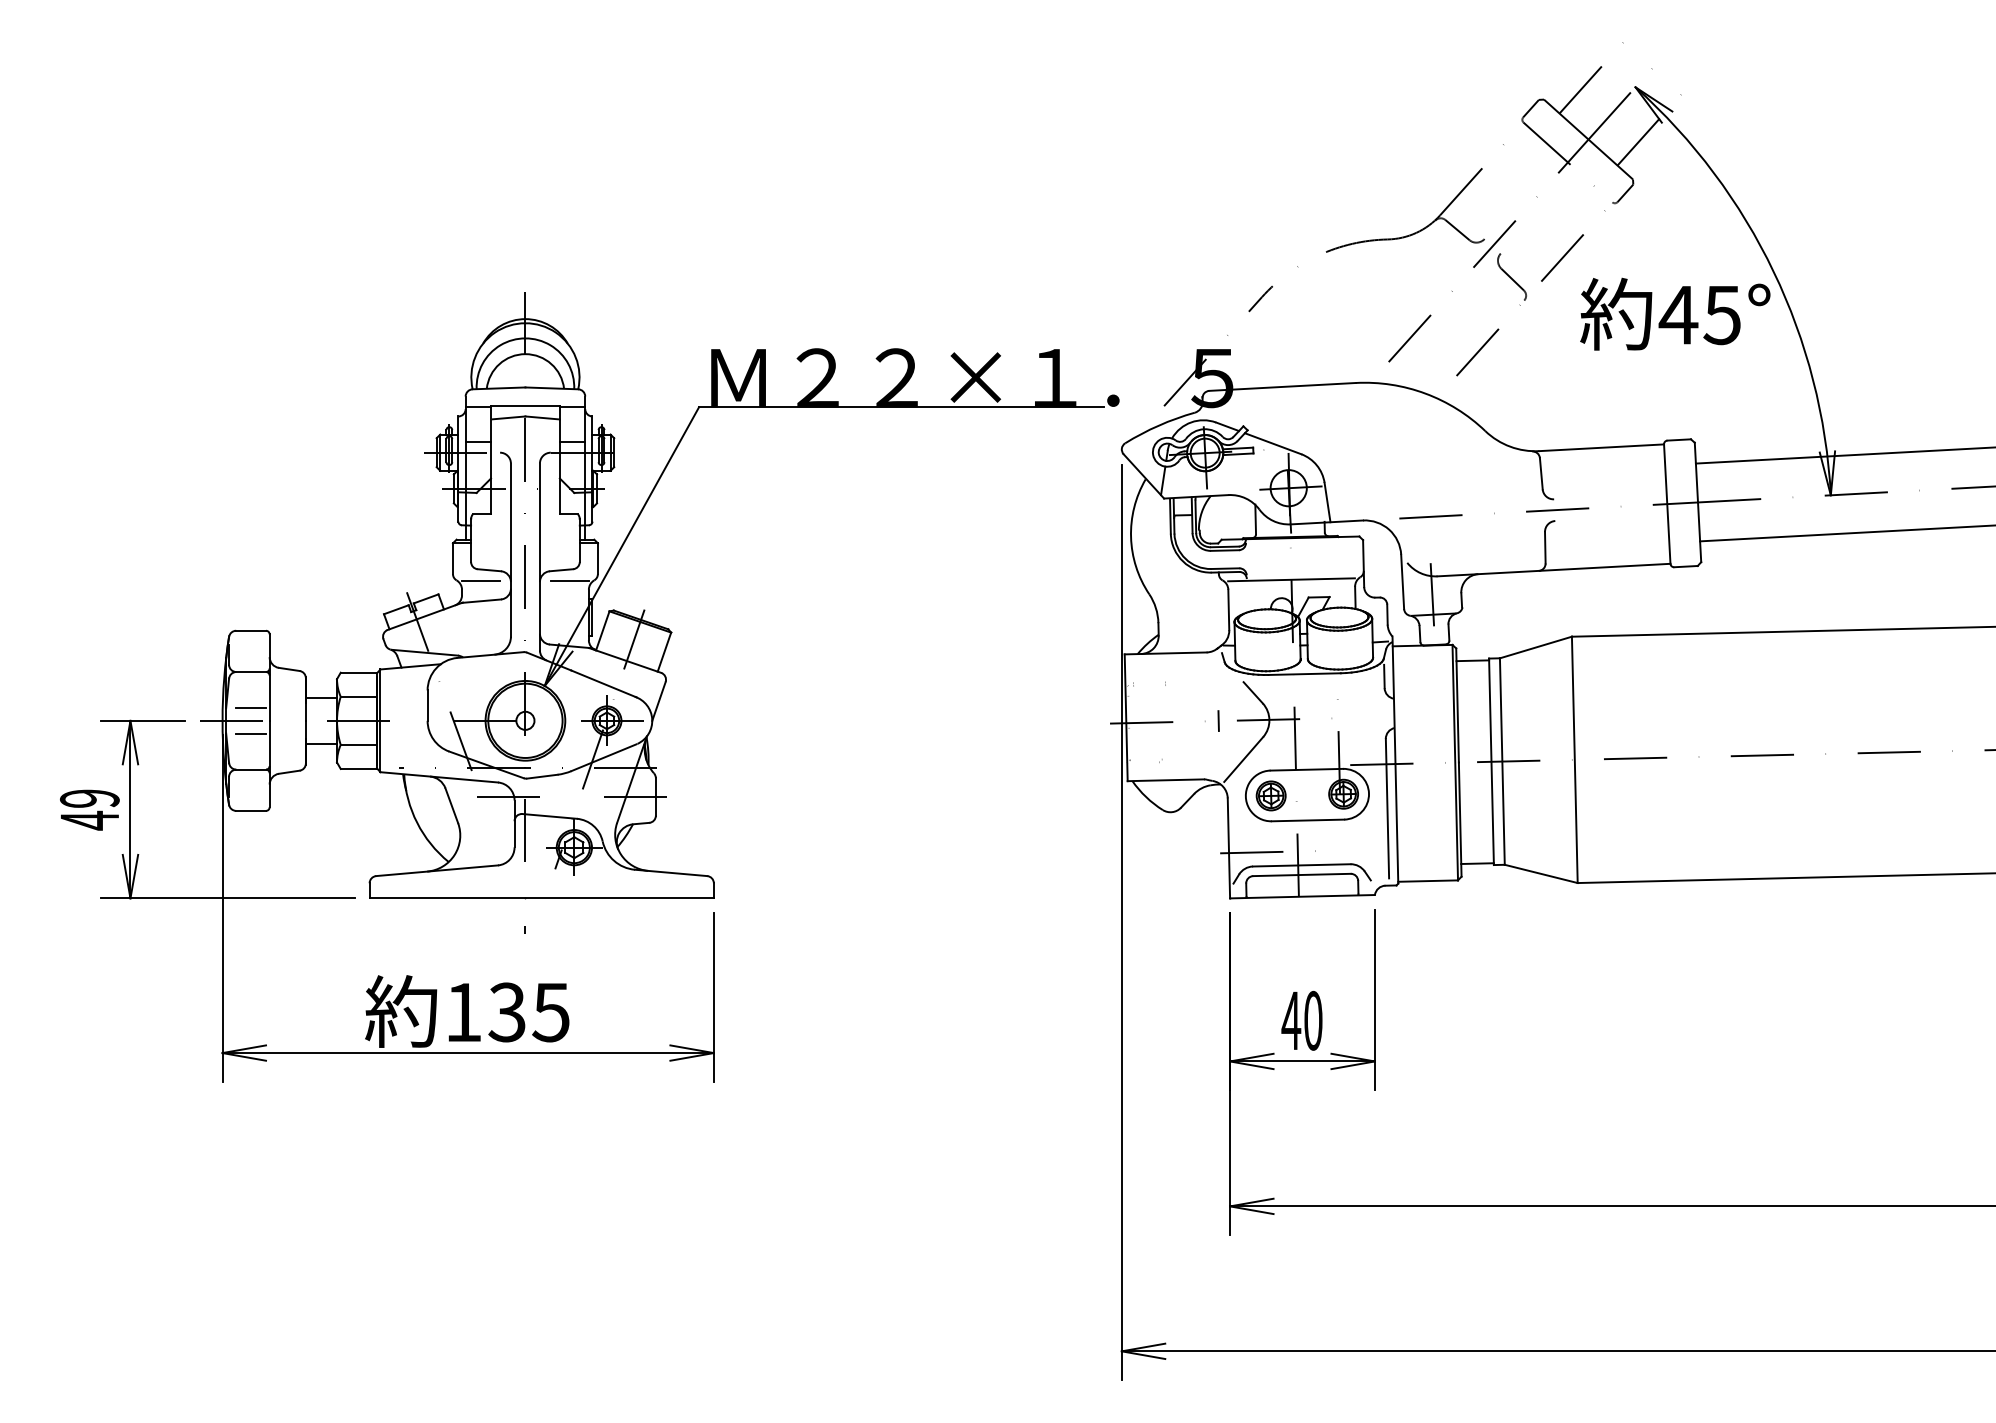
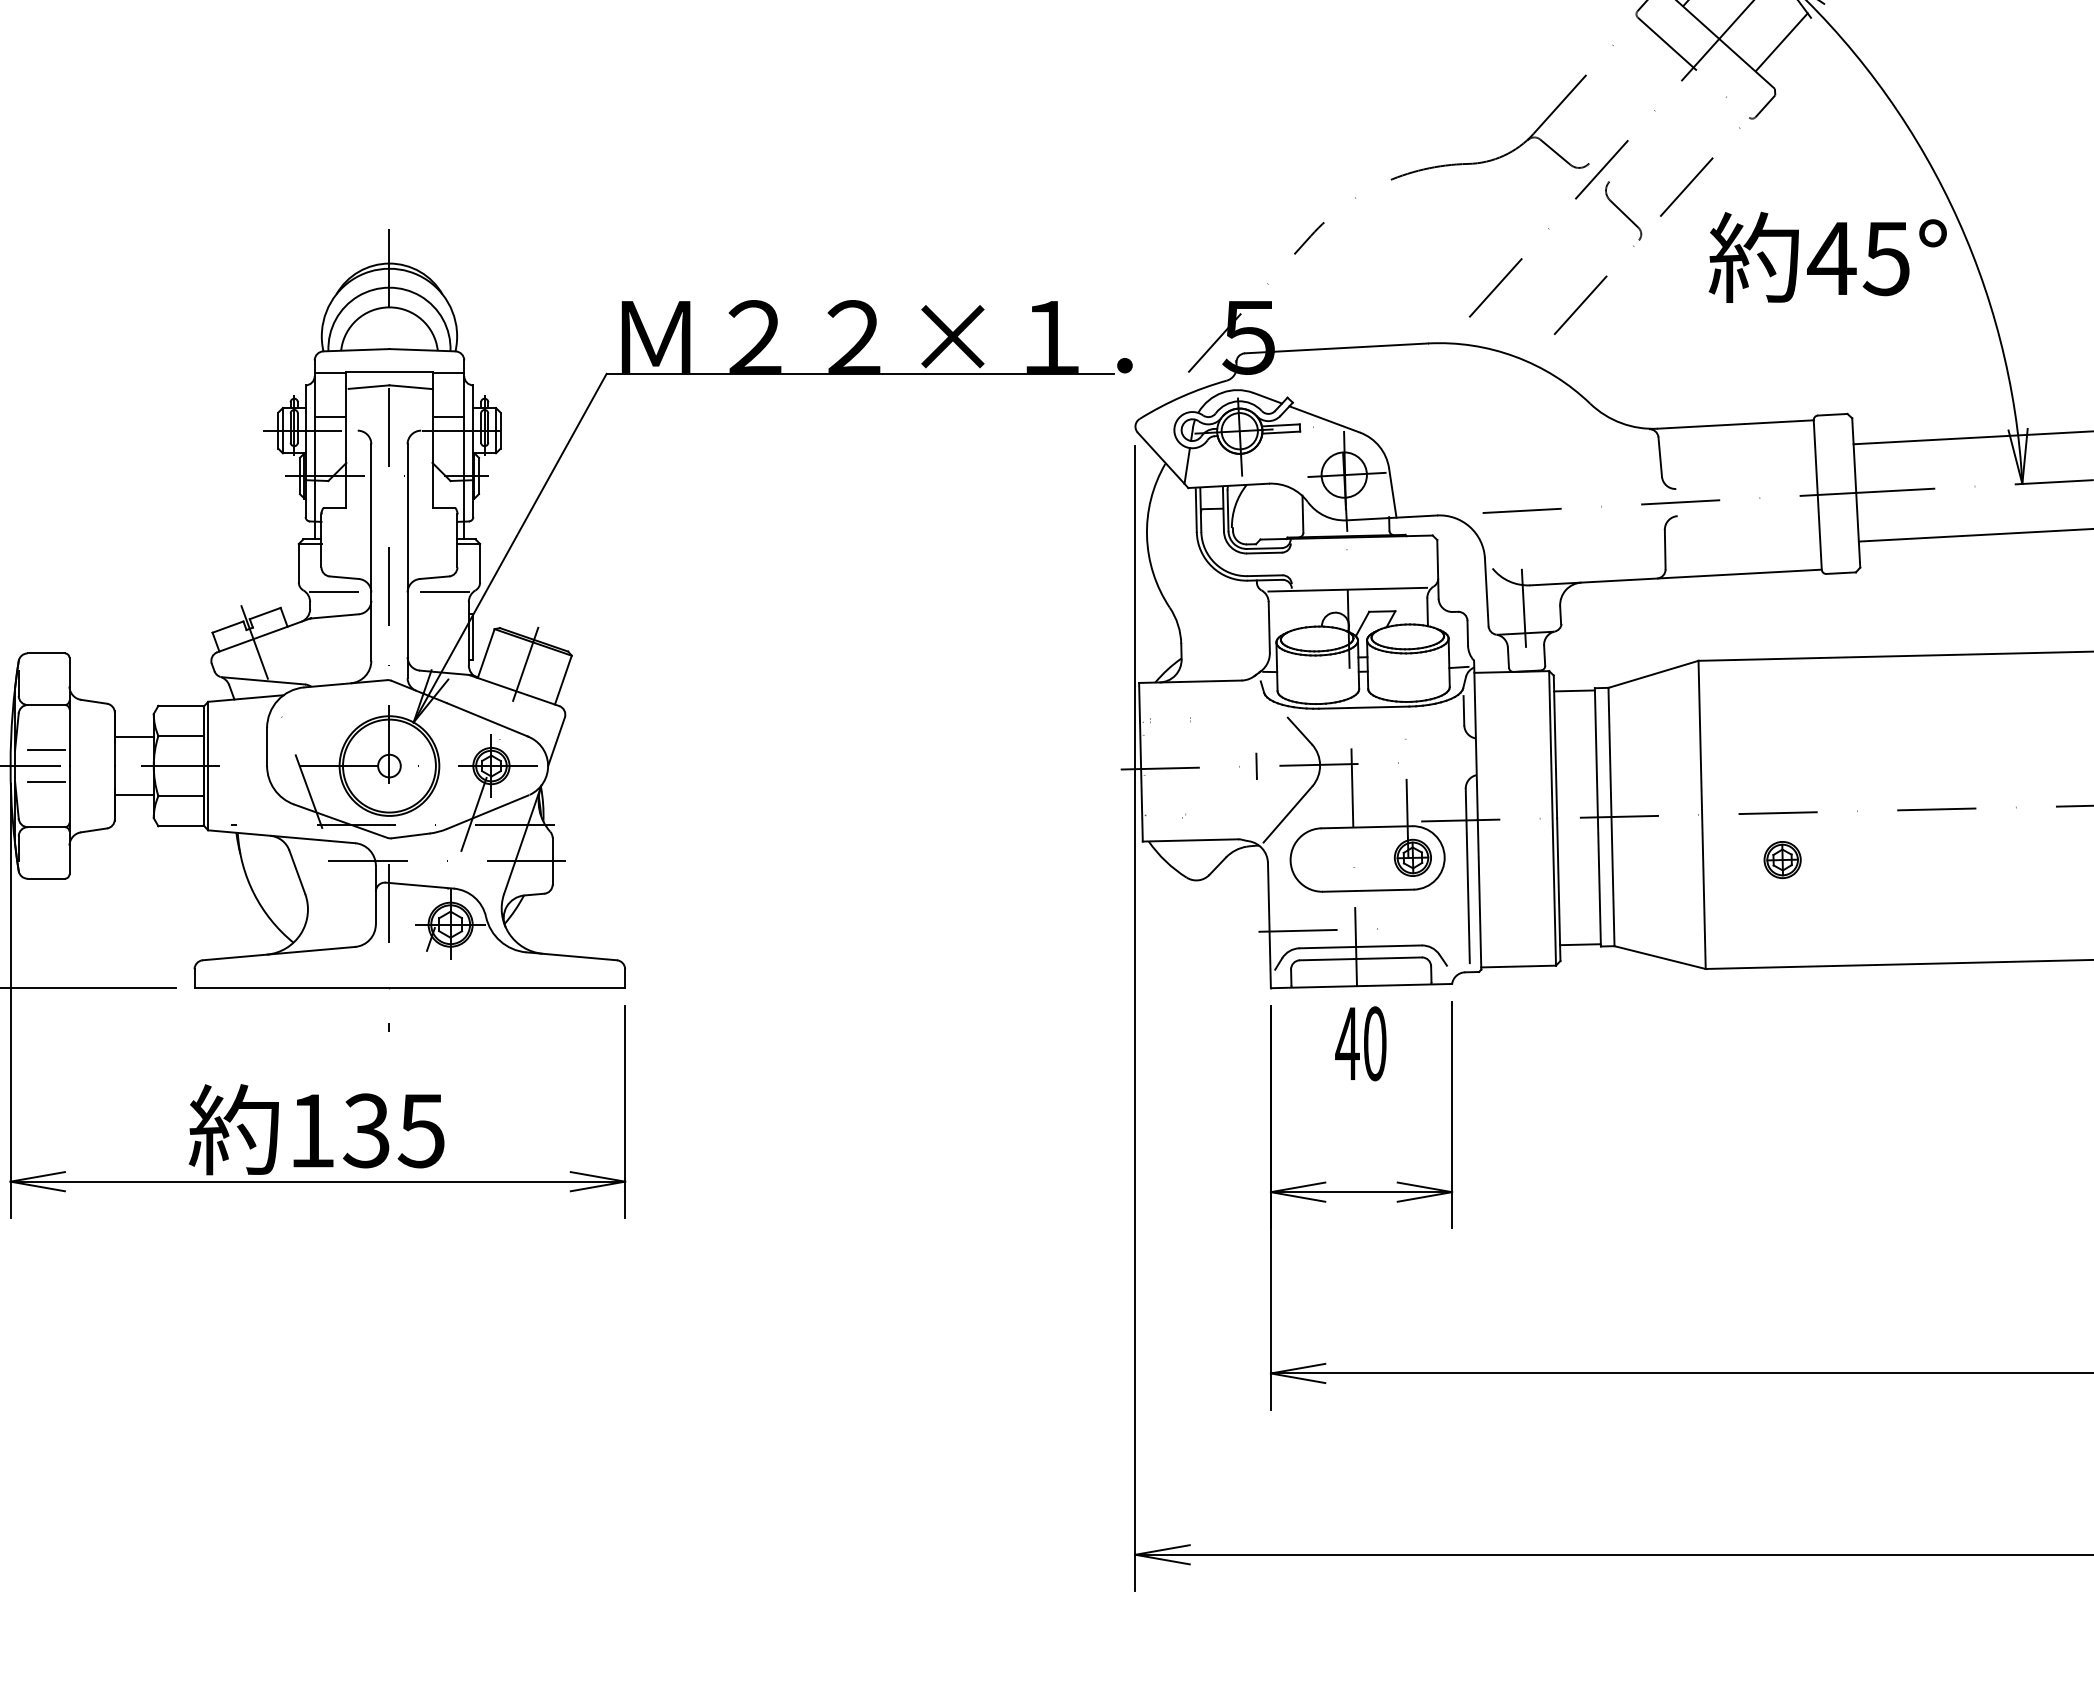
part: (1270, 795) -> (1781, 859), moved
text: (1301, 1020) -> (1360, 1043), moved

